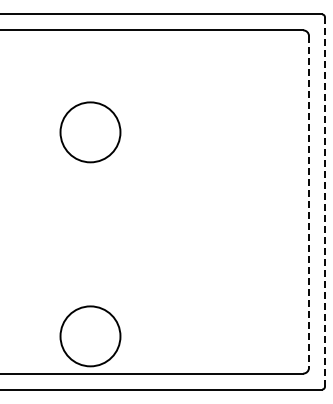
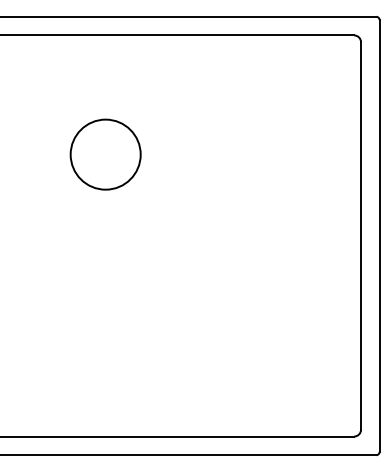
line: (309, 201) -> (361, 235), dashed -> solid
line: (324, 201) -> (379, 235), dashed -> solid
circle: (90, 336) -> (105, 393), removed

